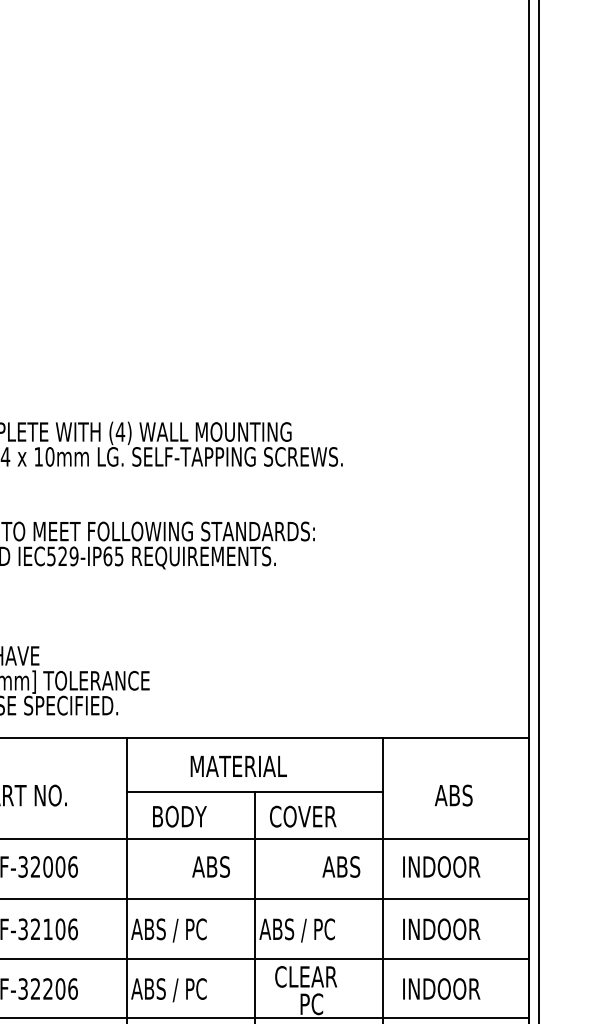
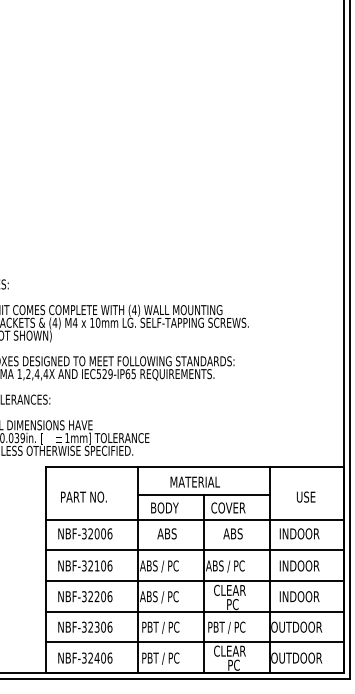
text: (453, 794) -> (305, 496), ABS -> USE
text: (210, 866) -> (166, 533), moved
text: (340, 866) -> (232, 533), moved

